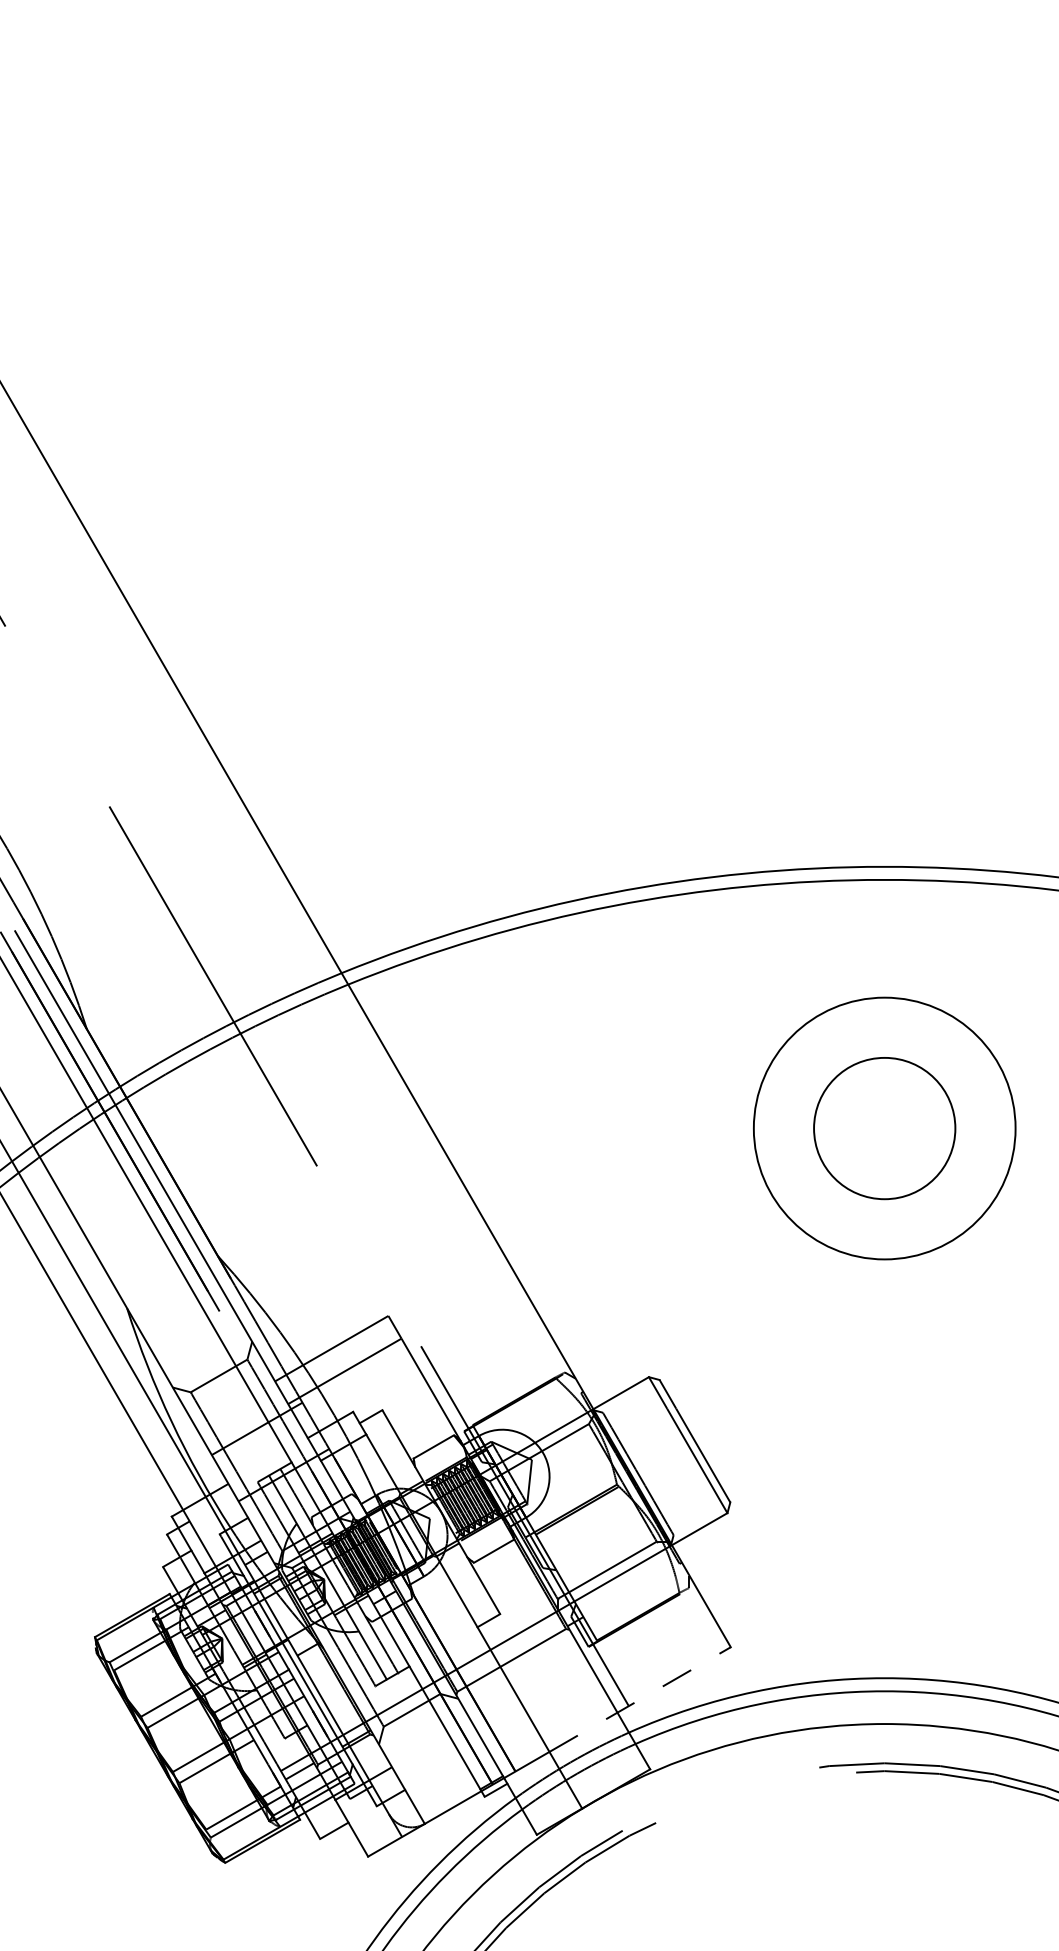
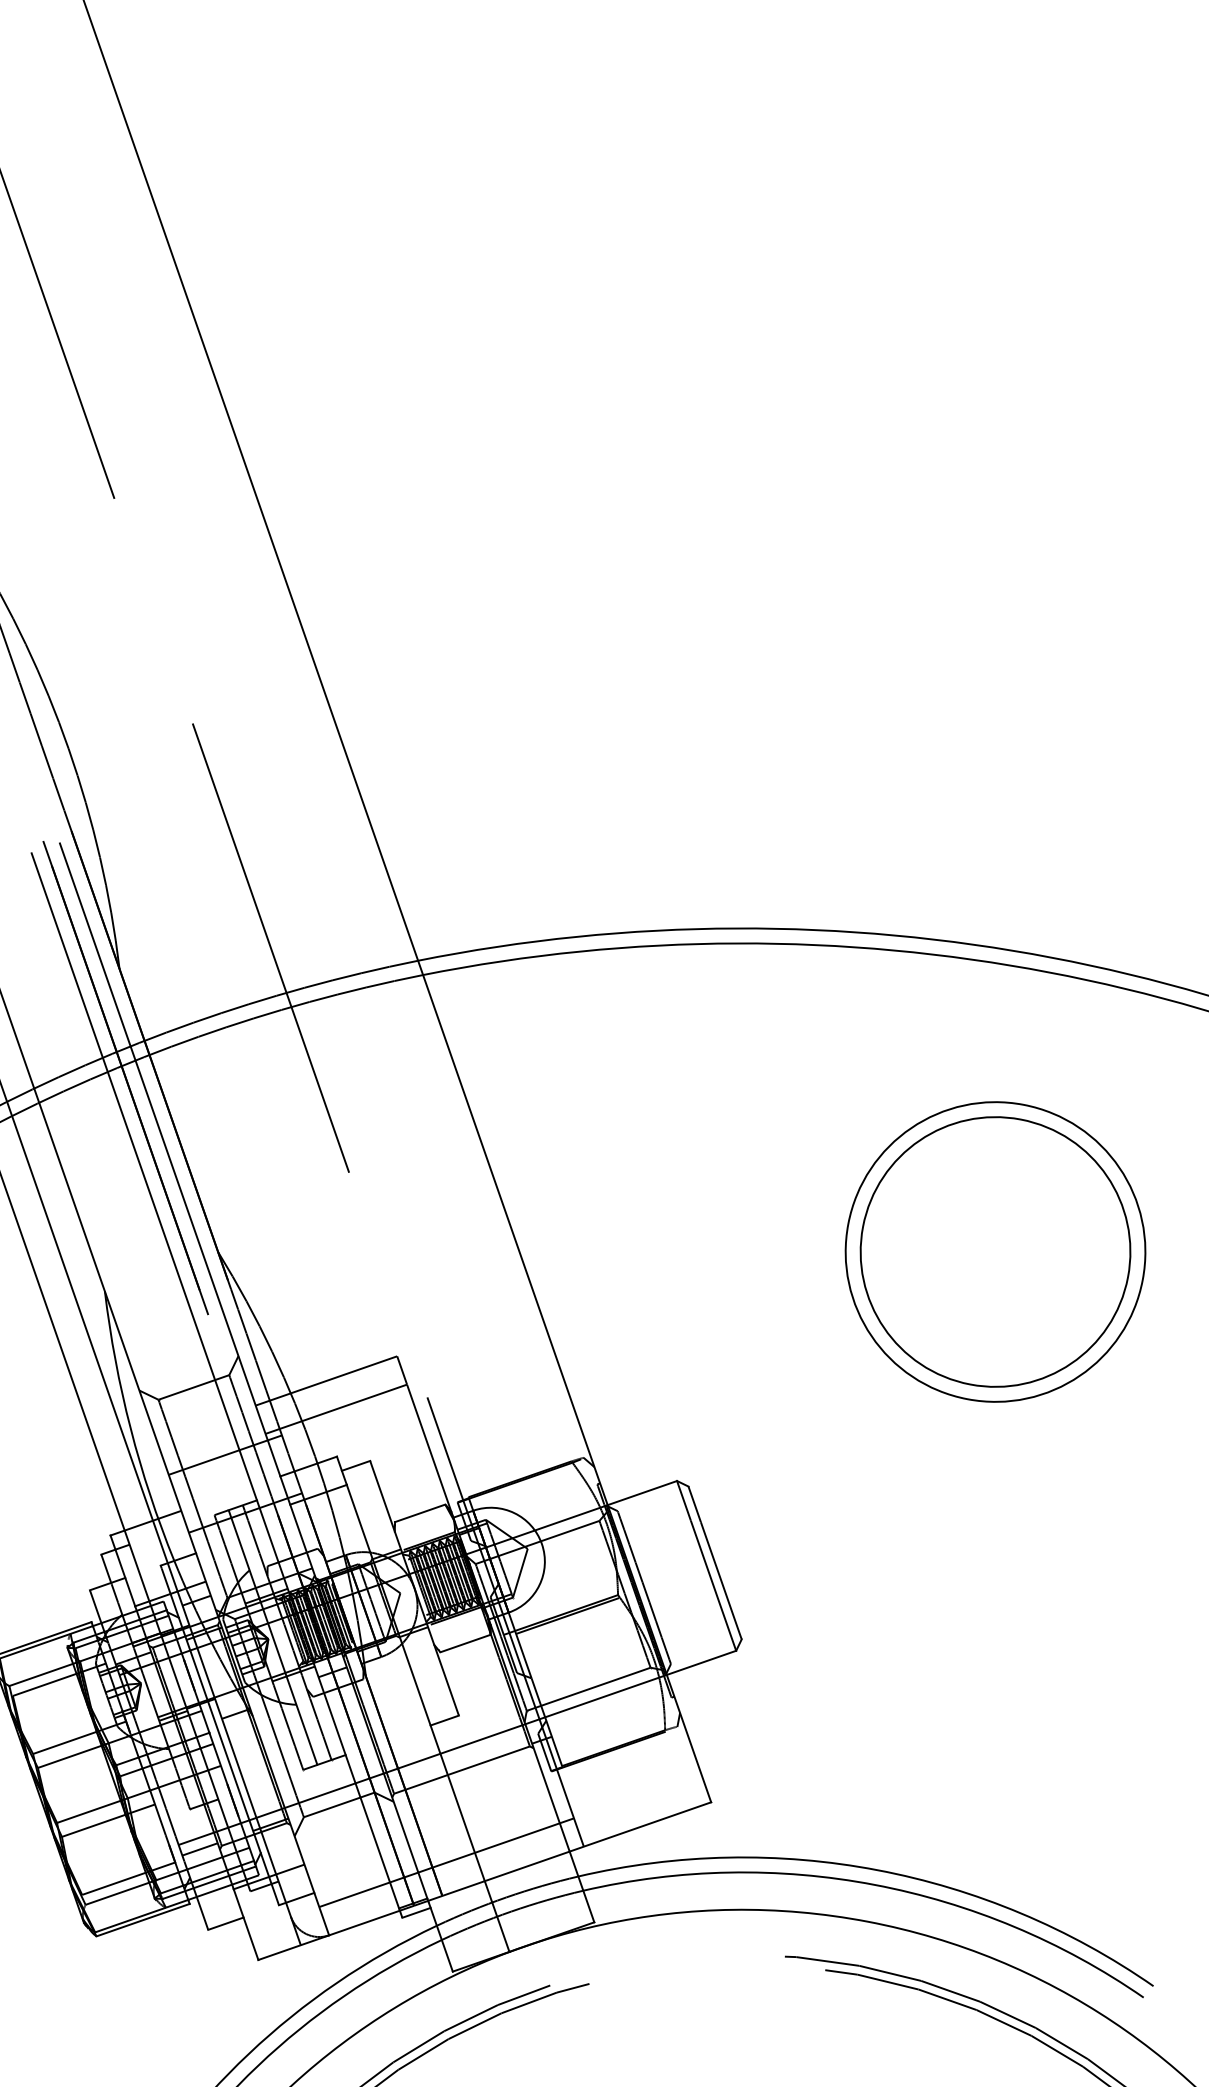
circle: (884, 1128) -> (995, 1251), size x1.67
line: (640, 1699) -> (598, 1841), dashed -> solid
line: (513, 1742) -> (446, 1862), added

